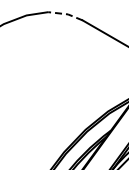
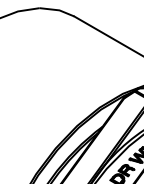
line: (66, 14) -> (57, 10), dashed -> solid

